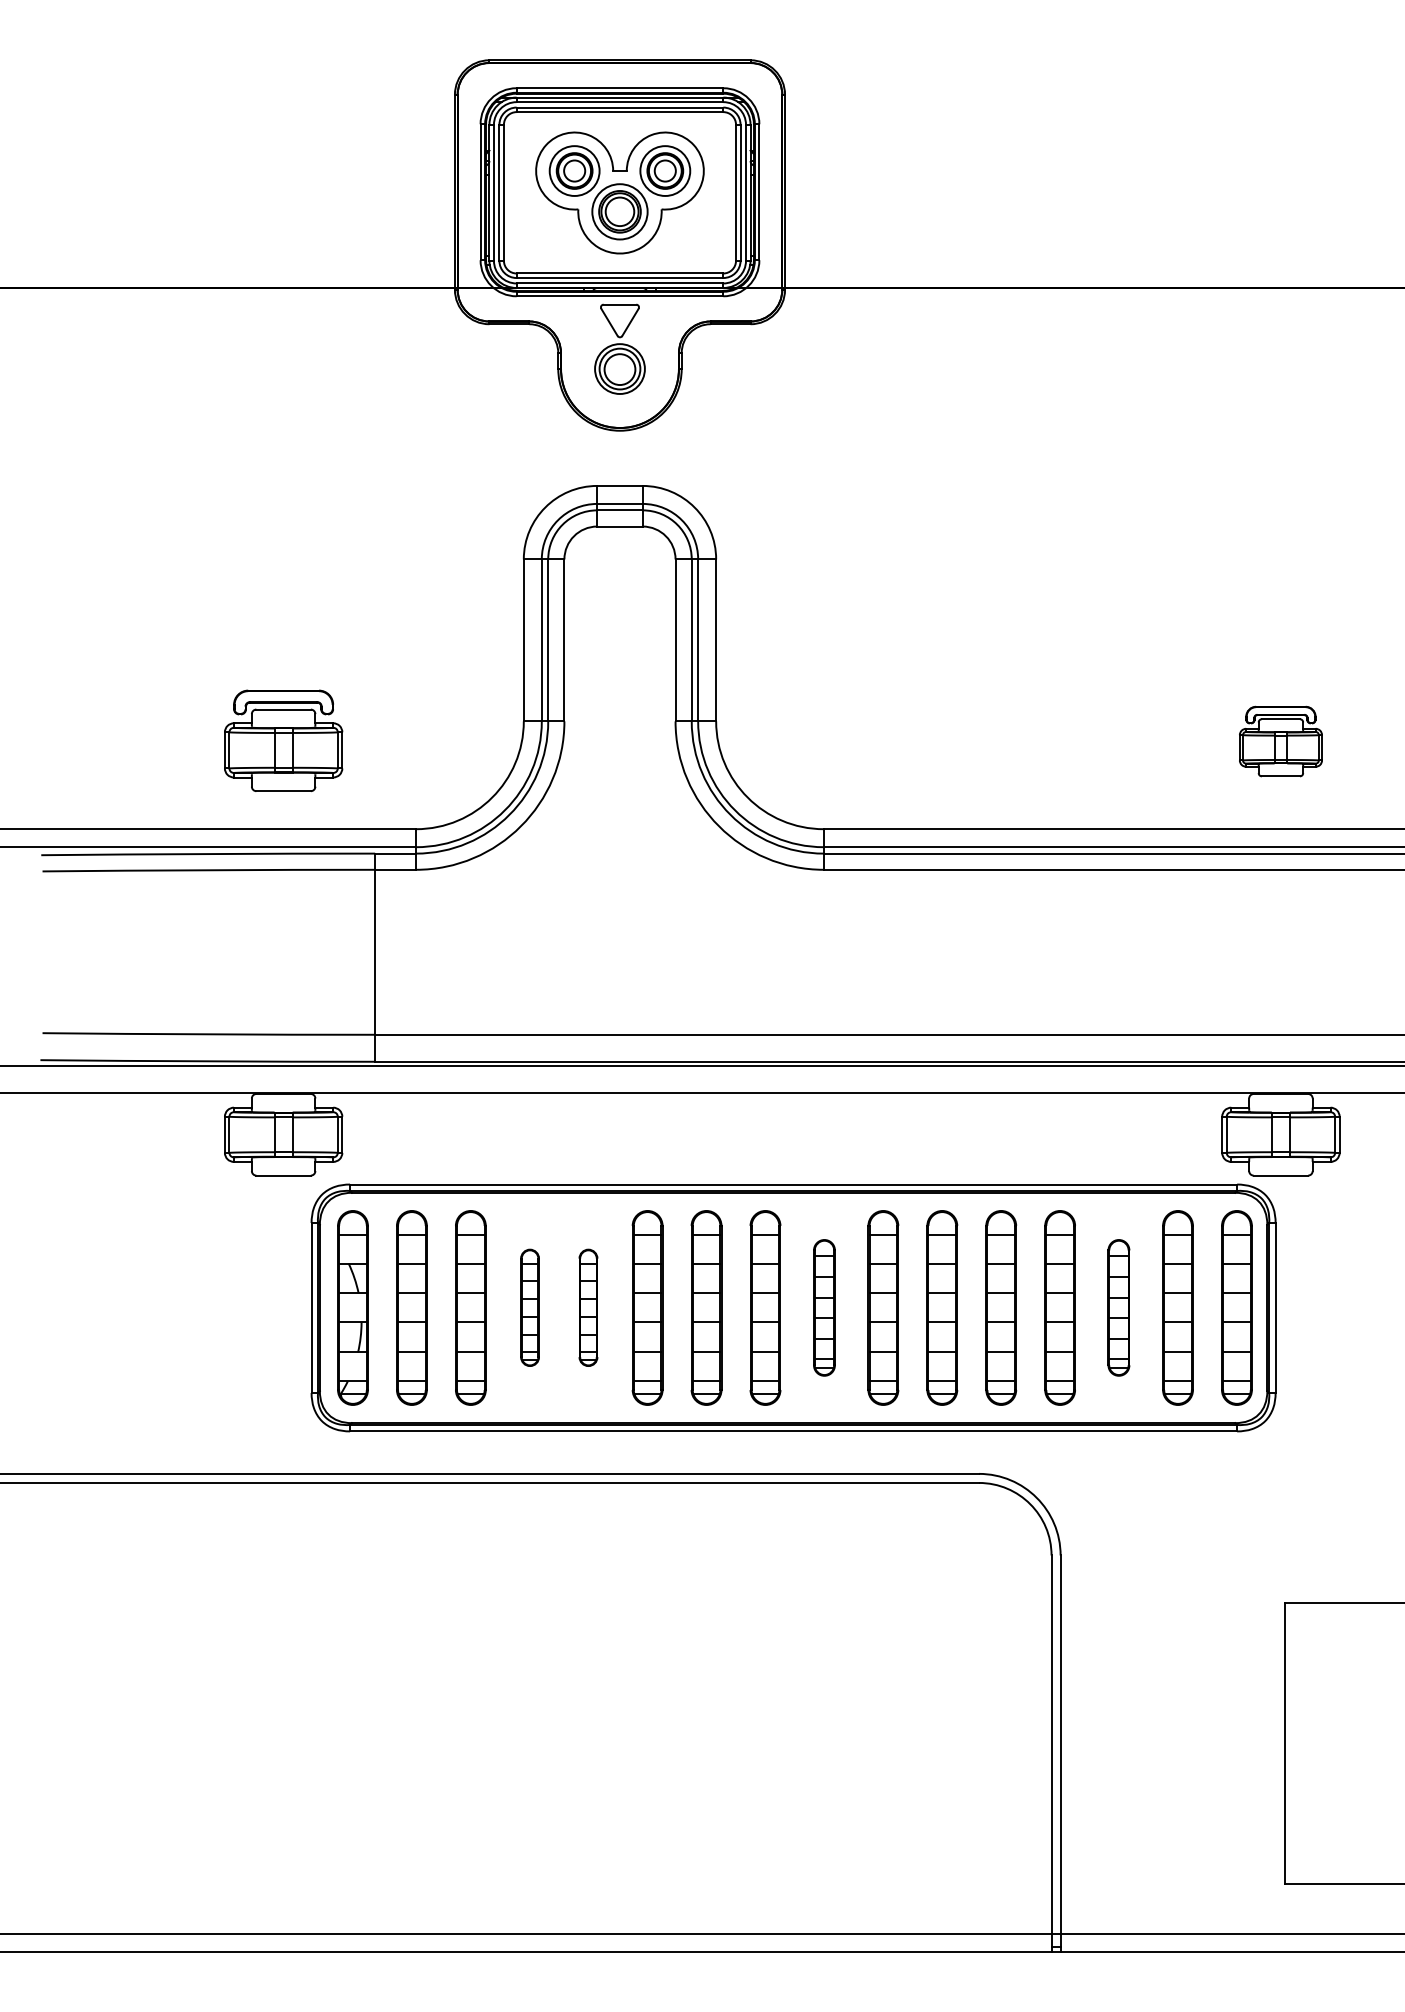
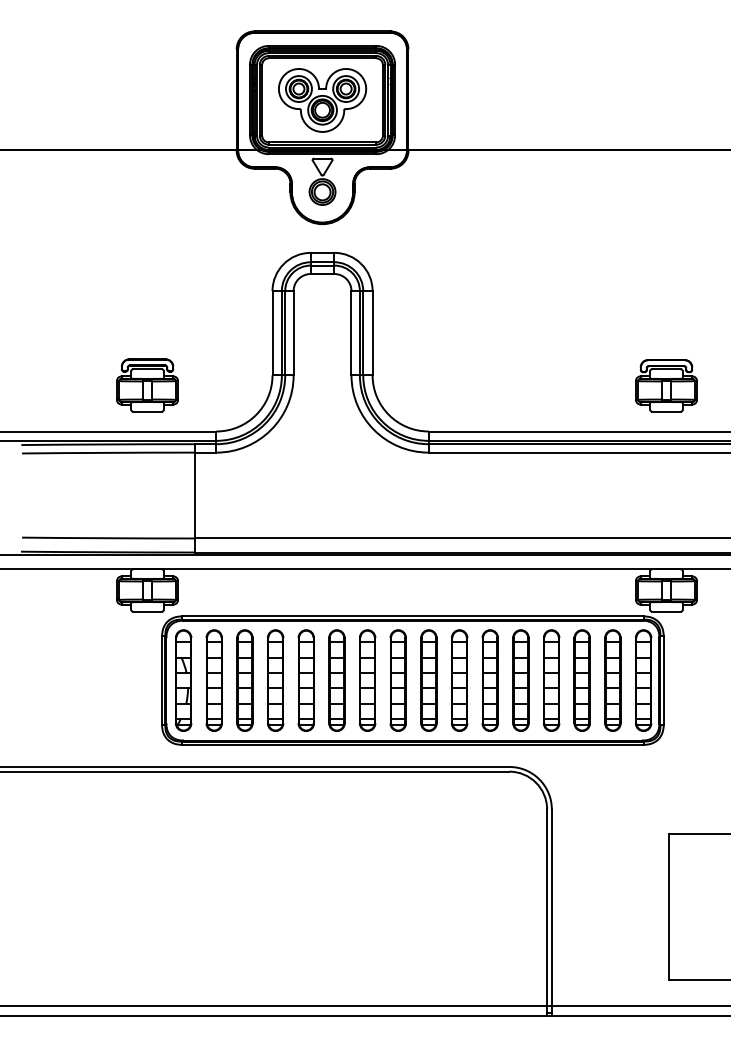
part: (1280, 740) -> (666, 385), size x1.43
part: (529, 1307) -> (275, 680), size x1.67
part: (587, 1307) -> (305, 680), size x1.67
part: (823, 1307) -> (428, 680), size x1.43
part: (1117, 1307) -> (581, 680), size x1.43

